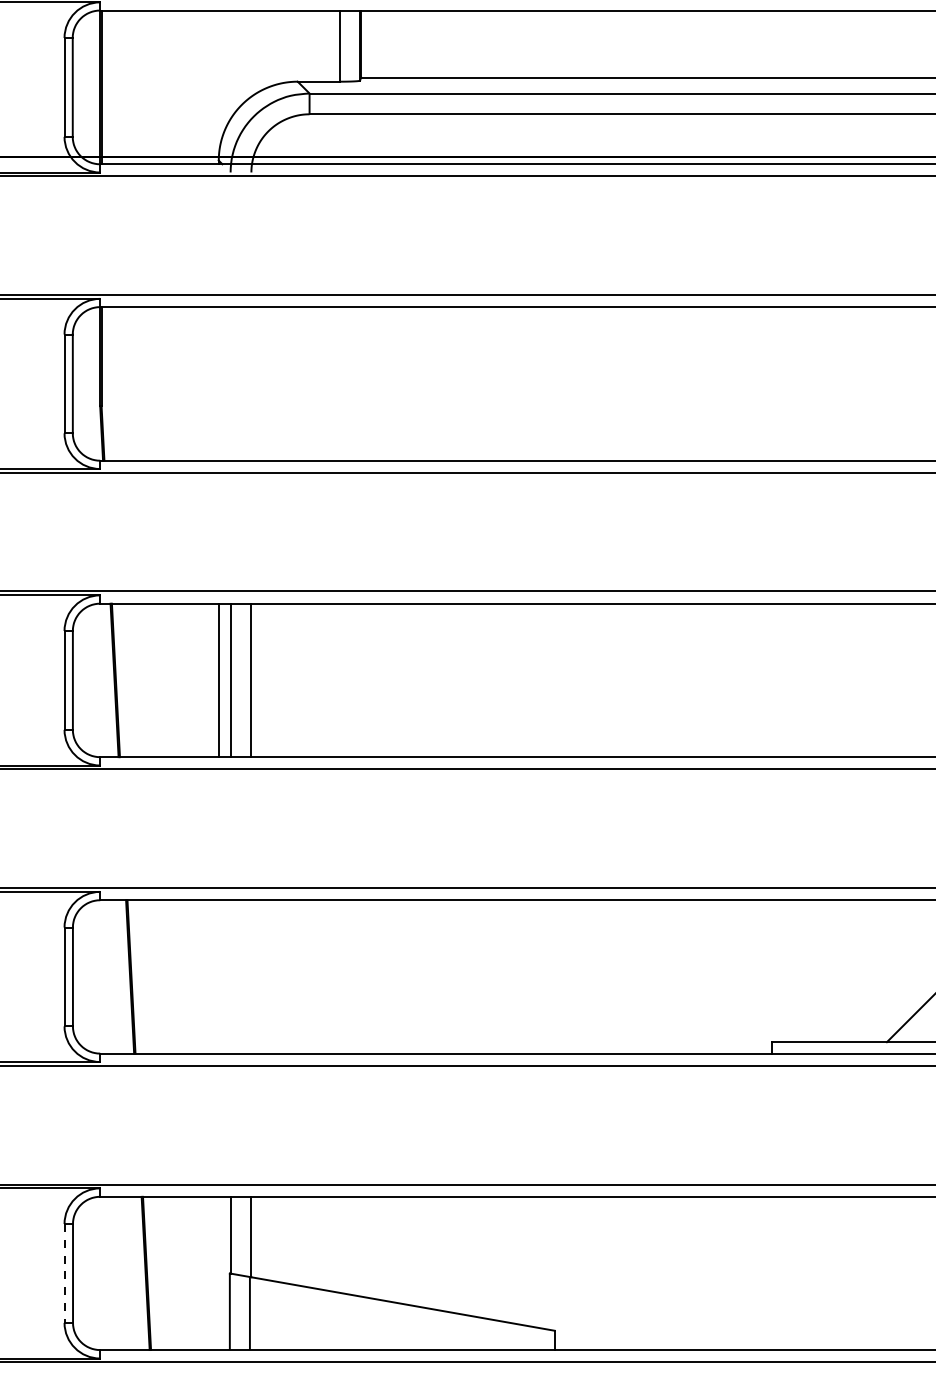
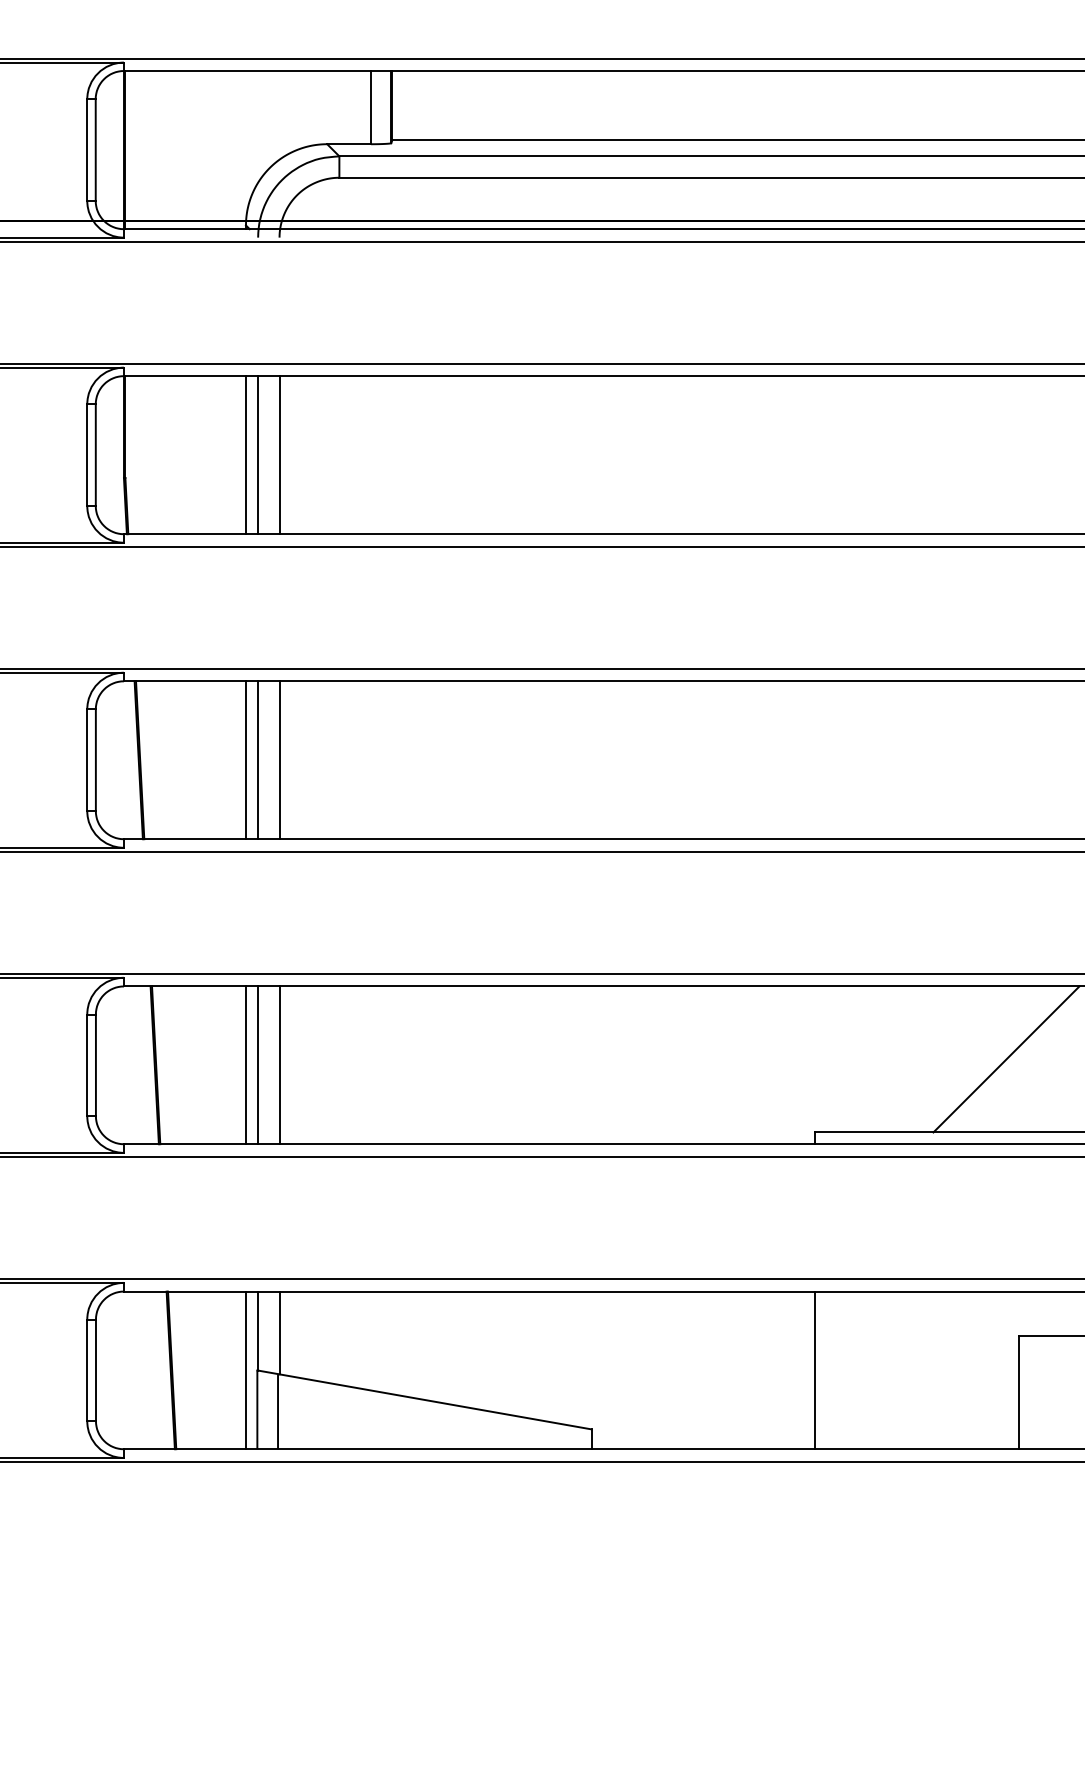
line: (219, 384) -> (246, 455), added
line: (230, 384) -> (258, 455), added
line: (251, 384) -> (279, 455), added
line: (219, 977) -> (246, 1065), added
line: (230, 977) -> (258, 1065), added
line: (251, 977) -> (279, 1065), added
line: (64, 1273) -> (87, 1370), dashed -> solid
line: (219, 1273) -> (246, 1370), added
line: (772, 1273) -> (815, 1370), added

